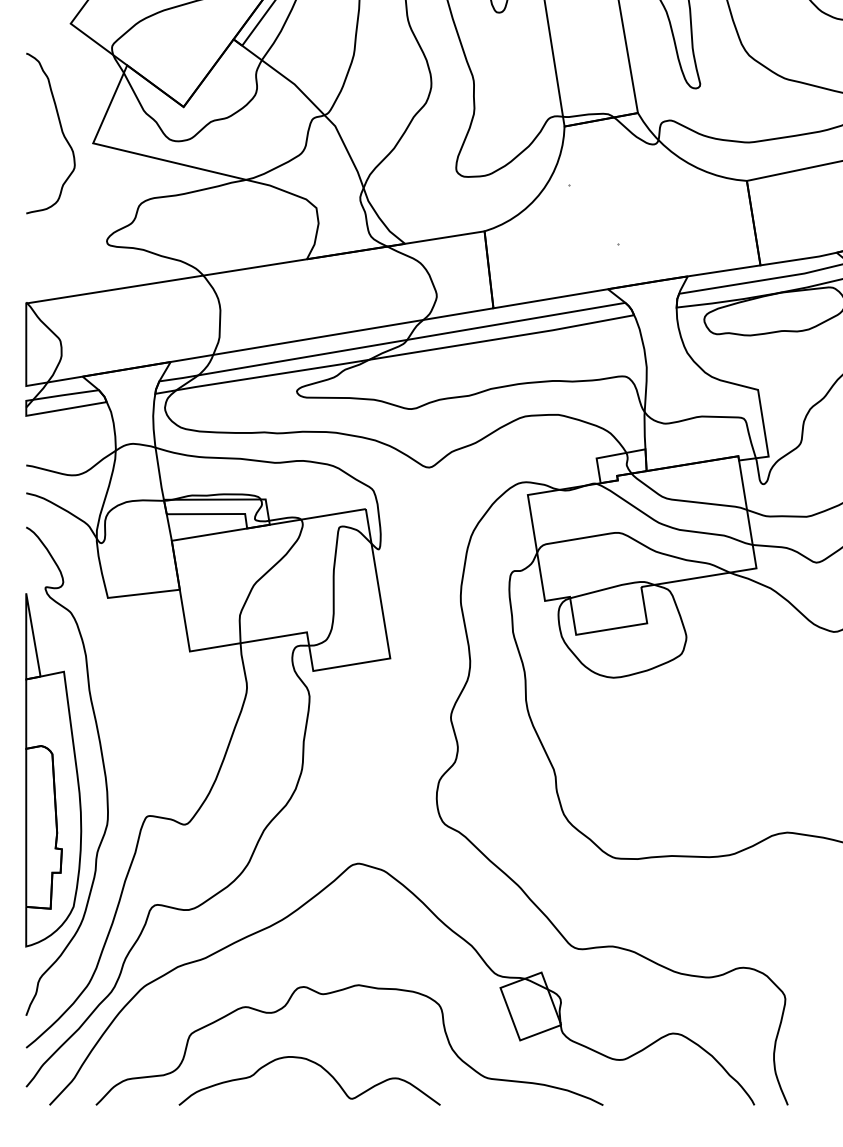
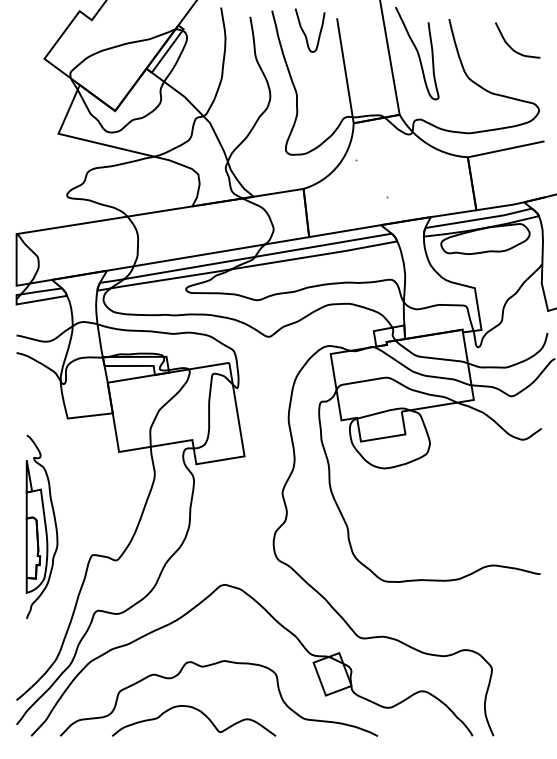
curve: (59, 128) -> (37, 124), removed
part: (66, 770) -> (41, 526), size x0.6

